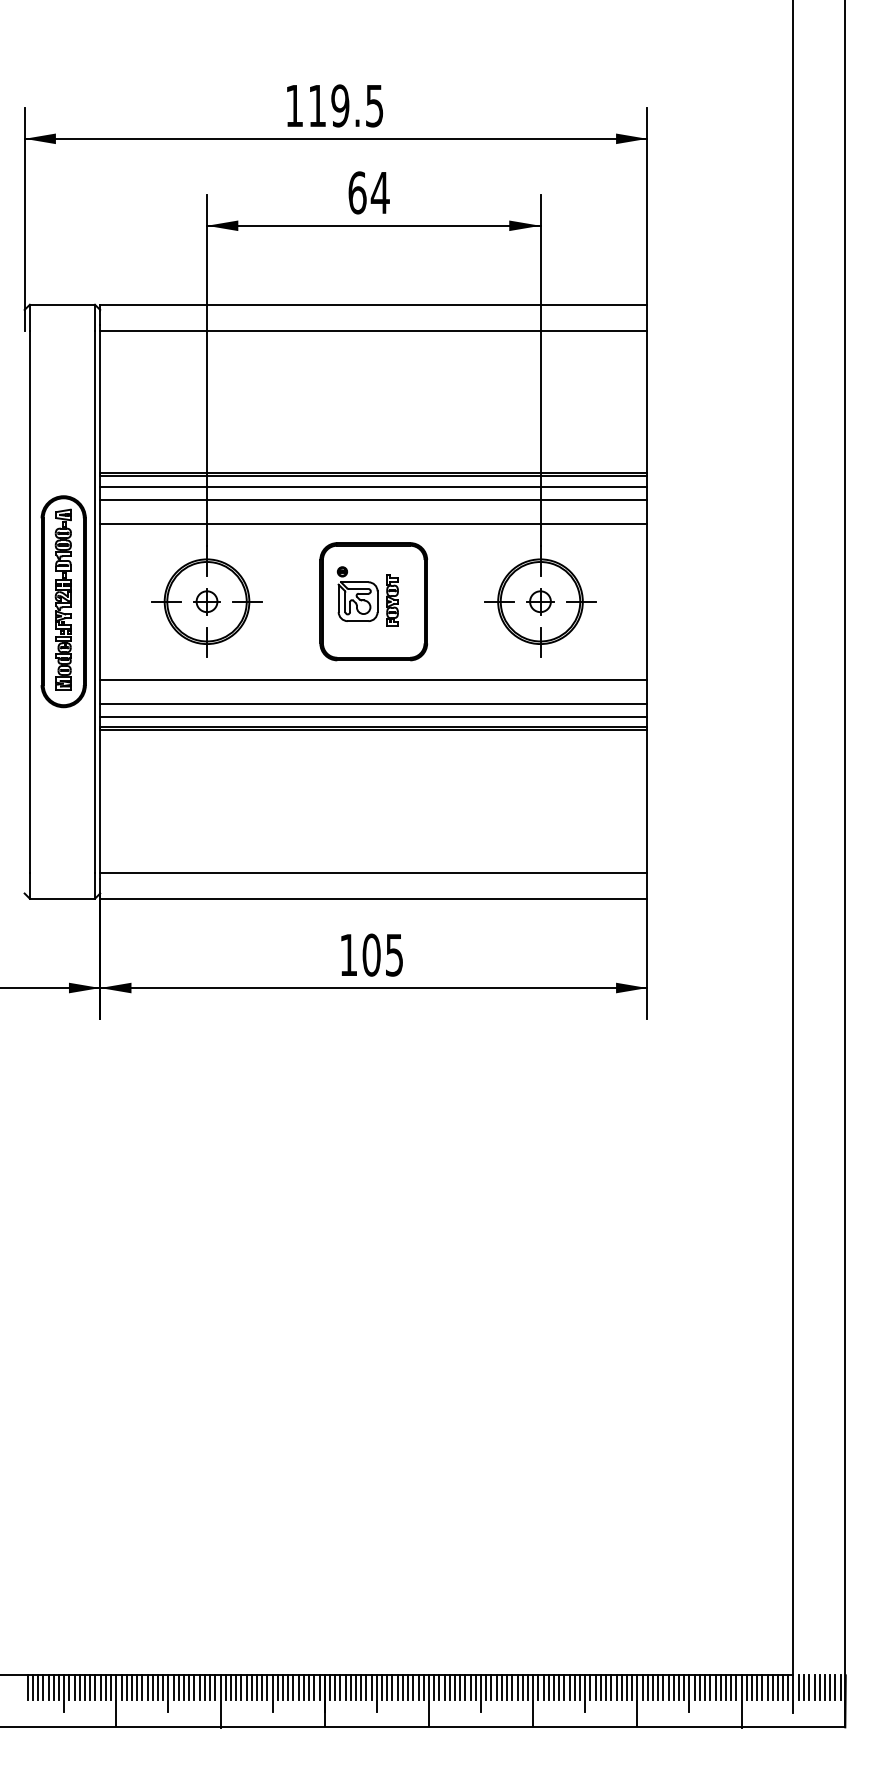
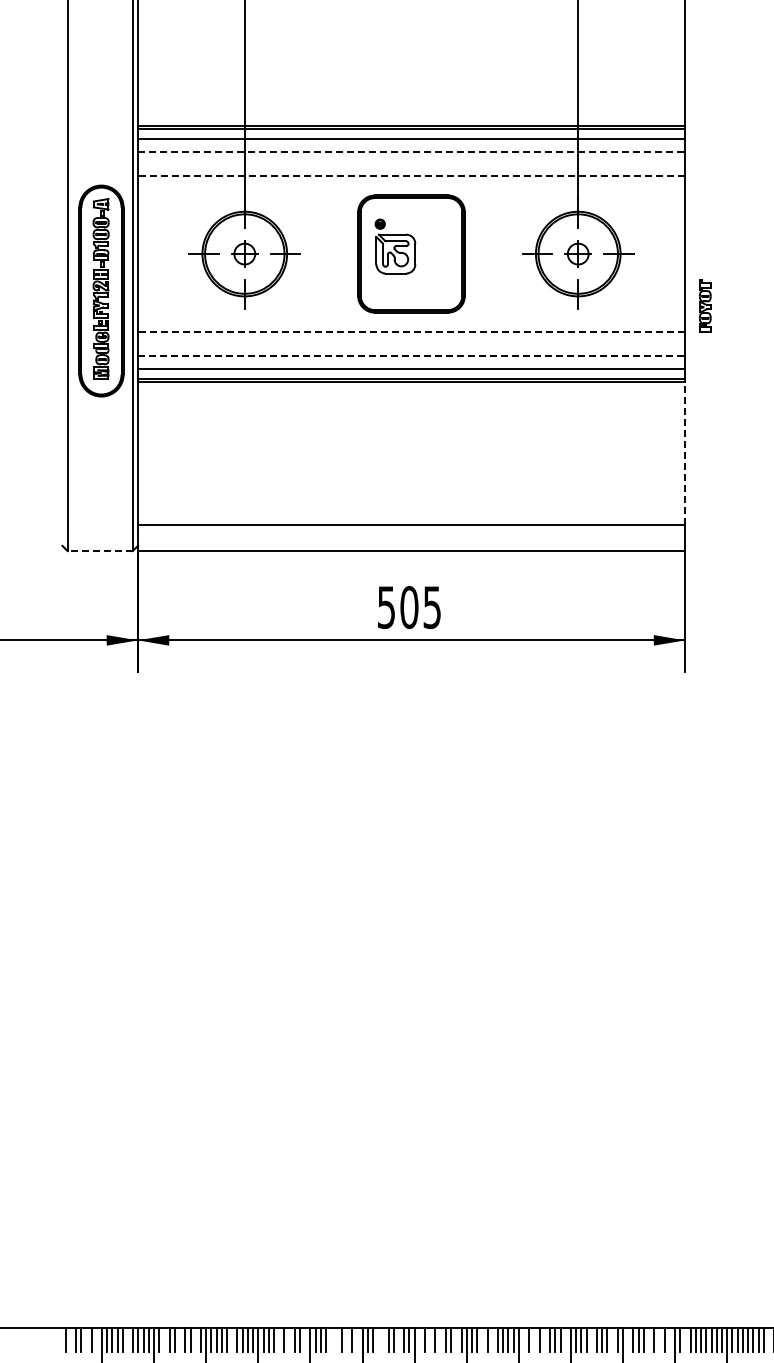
line: (373, 499) -> (411, 151), solid -> dashed
line: (373, 523) -> (411, 175), solid -> dashed
part: (392, 600) -> (705, 305), moved
part: (63, 601) -> (101, 290), moved
line: (373, 679) -> (411, 331), solid -> dashed
line: (373, 703) -> (411, 355), solid -> dashed
line: (647, 800) -> (685, 452), solid -> dashed
line: (62, 898) -> (100, 550), solid -> dashed
text: (348, 955) -> (386, 607), 105 -> 505
line: (32, 1687) -> (70, 1339), removed
line: (48, 1687) -> (86, 1339), removed
line: (59, 1687) -> (97, 1339), removed
line: (90, 1687) -> (128, 1339), removed
line: (126, 1687) -> (164, 1339), removed
line: (142, 1687) -> (180, 1339), removed
line: (158, 1687) -> (196, 1339), removed
line: (194, 1687) -> (232, 1339), removed
line: (241, 1687) -> (279, 1339), removed
line: (251, 1687) -> (289, 1339), removed
line: (267, 1687) -> (305, 1339), removed
line: (293, 1687) -> (331, 1339), removed
line: (298, 1687) -> (336, 1339), removed
line: (309, 1687) -> (347, 1339), removed
line: (319, 1687) -> (357, 1339), removed
line: (340, 1687) -> (378, 1339), removed
line: (345, 1687) -> (383, 1339), removed
line: (361, 1687) -> (399, 1339), removed
line: (382, 1687) -> (420, 1339), removed
line: (392, 1687) -> (430, 1339), removed
line: (402, 1687) -> (440, 1339), removed
line: (418, 1687) -> (456, 1339), removed
line: (444, 1687) -> (482, 1339), removed
line: (455, 1687) -> (493, 1339), removed
line: (486, 1687) -> (524, 1339), removed
line: (496, 1687) -> (534, 1339), removed
line: (507, 1687) -> (545, 1339), removed
line: (527, 1687) -> (565, 1339), removed
line: (554, 1687) -> (592, 1339), removed
line: (574, 1687) -> (612, 1339), removed
line: (590, 1687) -> (628, 1339), removed
line: (611, 1687) -> (649, 1339), removed
line: (621, 1687) -> (659, 1339), removed
line: (632, 1687) -> (670, 1339), removed
line: (647, 1687) -> (685, 1339), removed
line: (731, 1687) -> (769, 1339), removed

